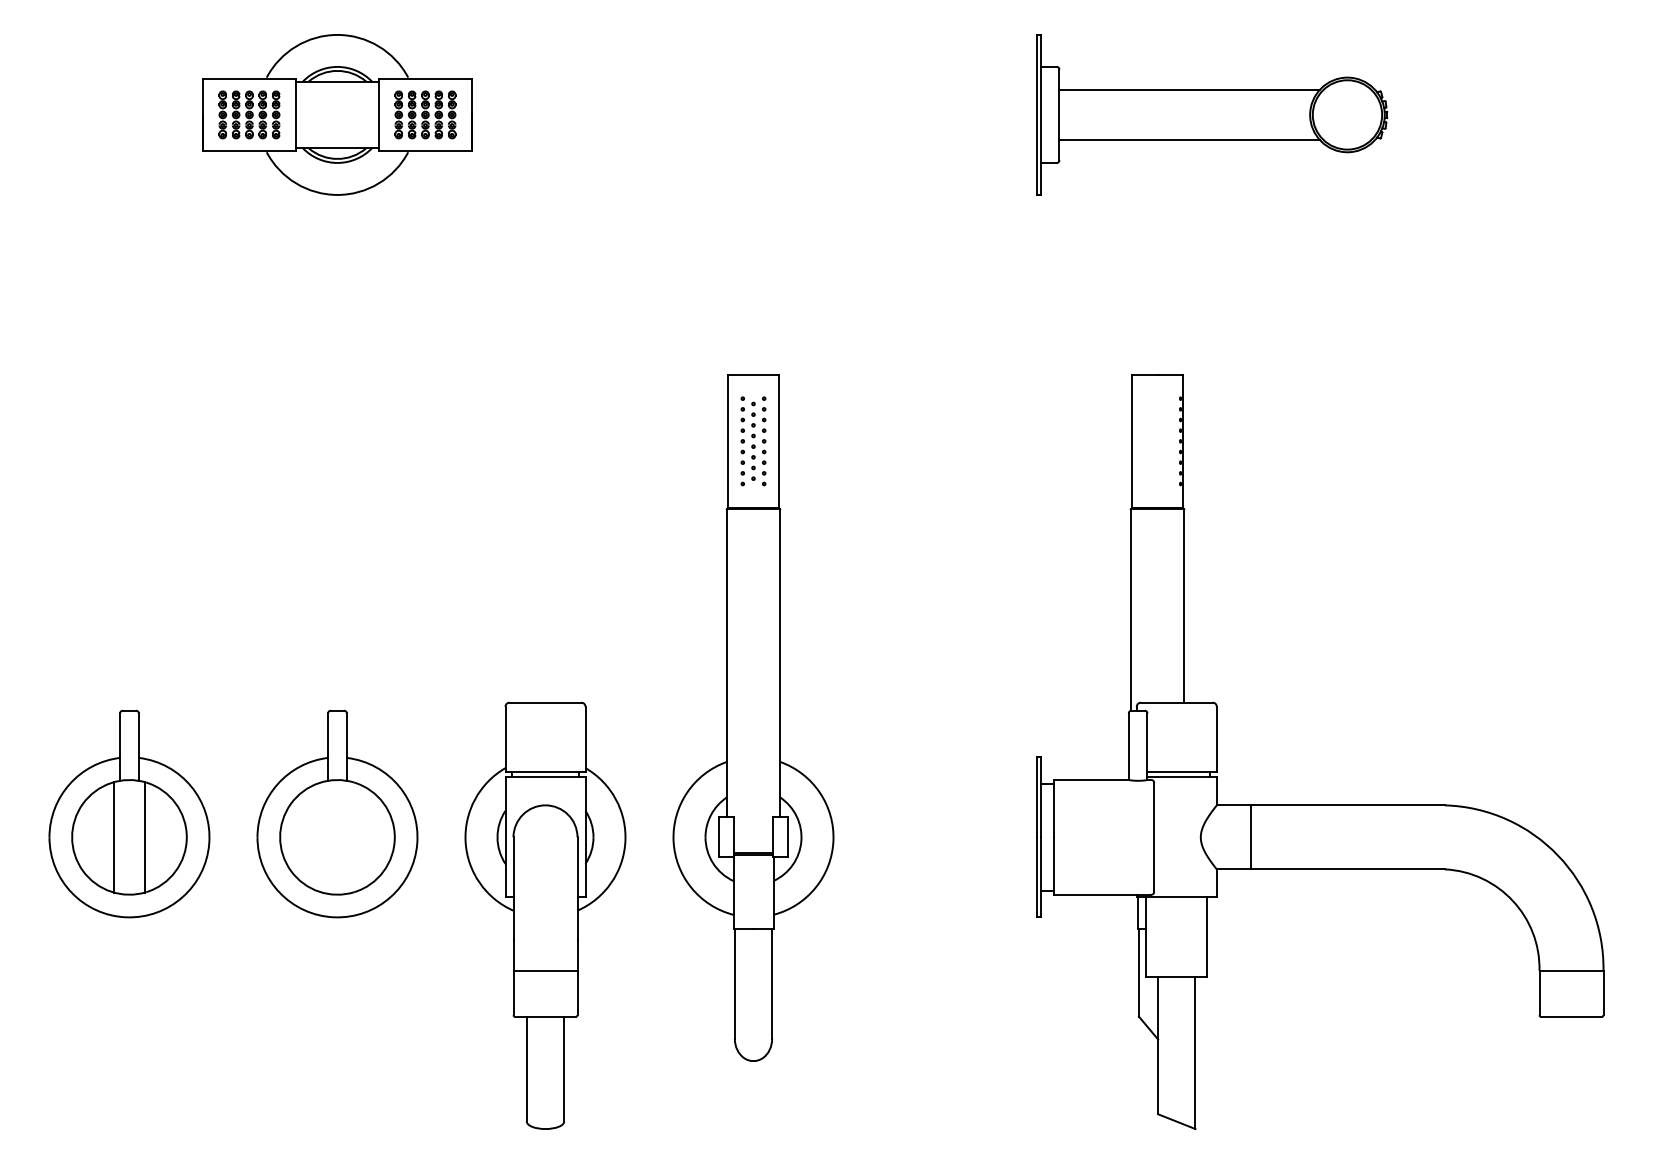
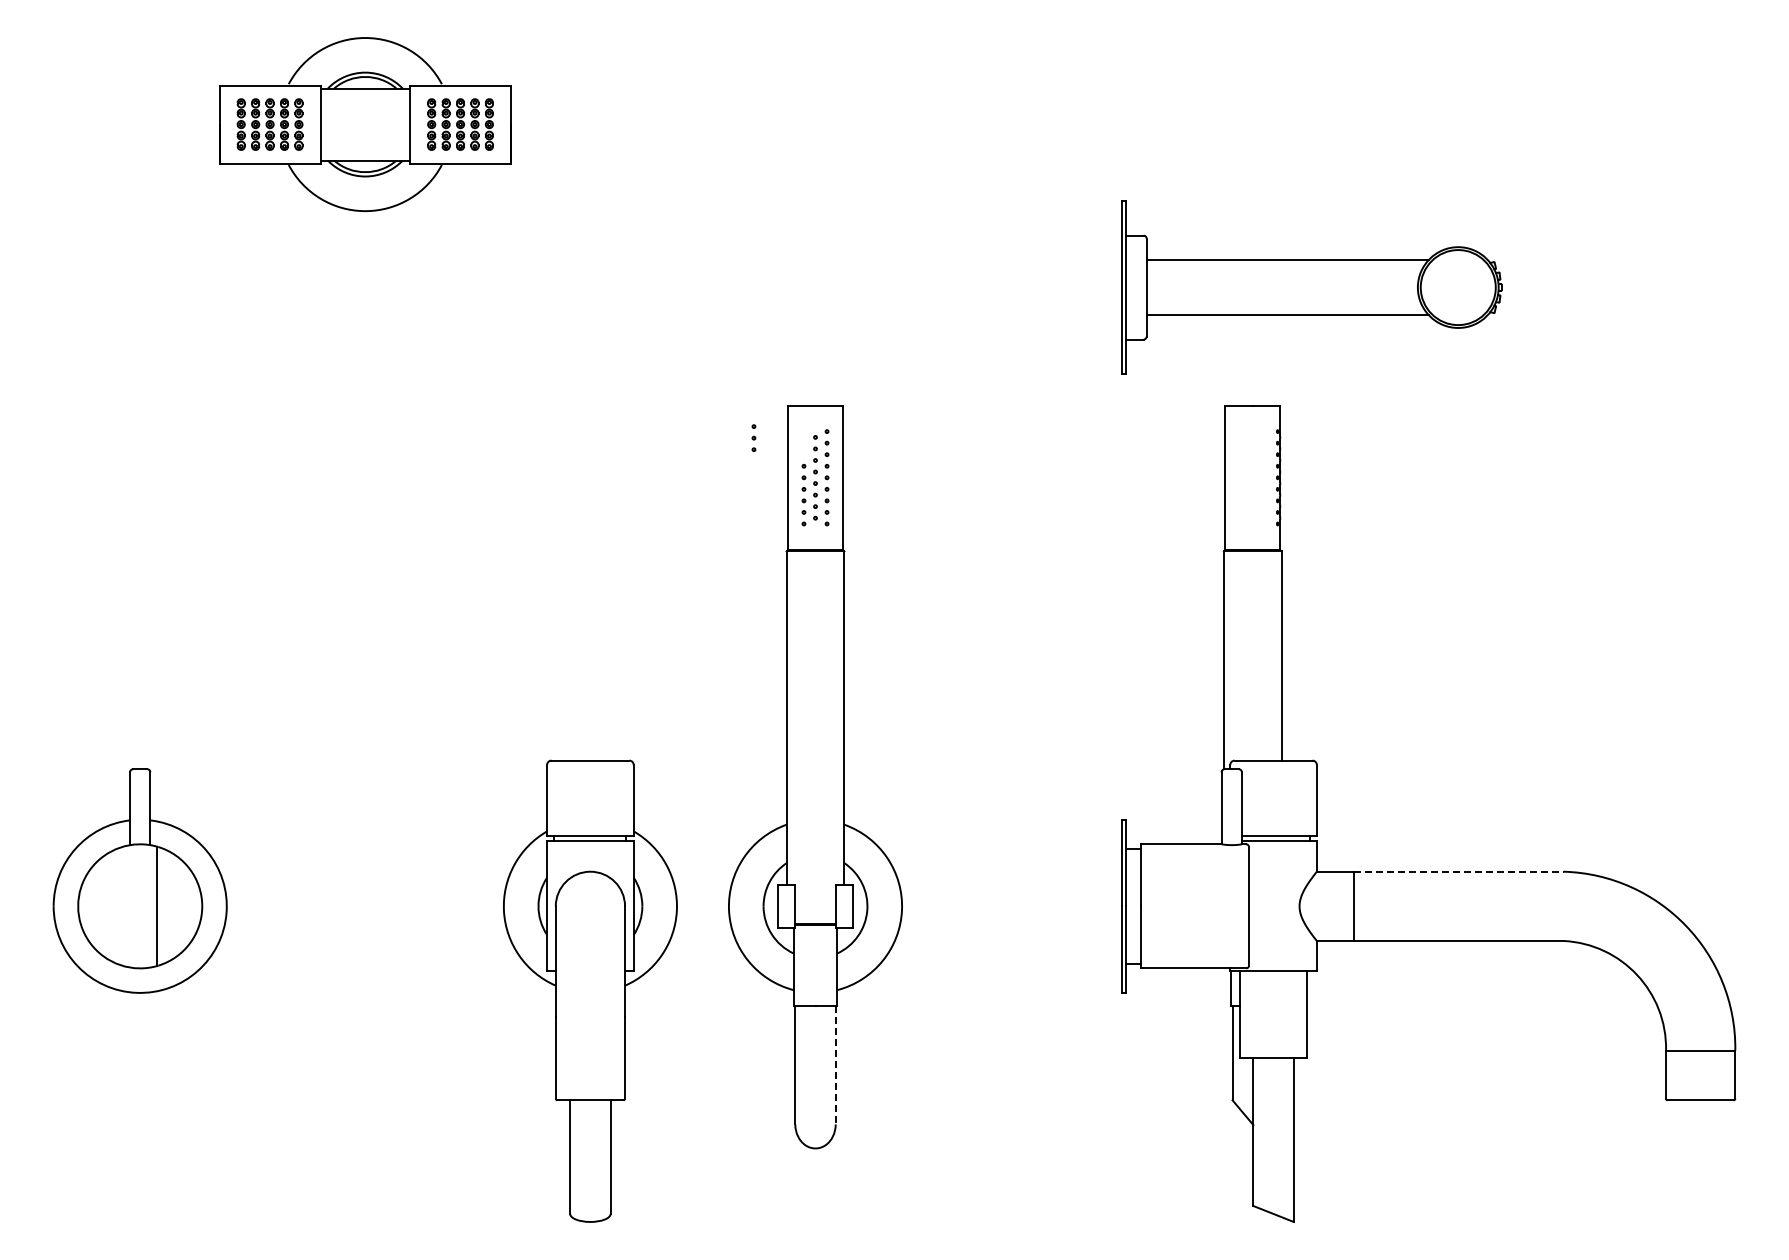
part: (1211, 114) -> (1311, 287), moved
part: (742, 408) -> (753, 437), moved
line: (1347, 805) -> (1458, 871), solid -> dashed
part: (336, 813) -> (364, 880), removed
line: (114, 837) -> (123, 906), removed
line: (545, 970) -> (590, 1050), removed
line: (771, 984) -> (835, 1065), solid -> dashed

